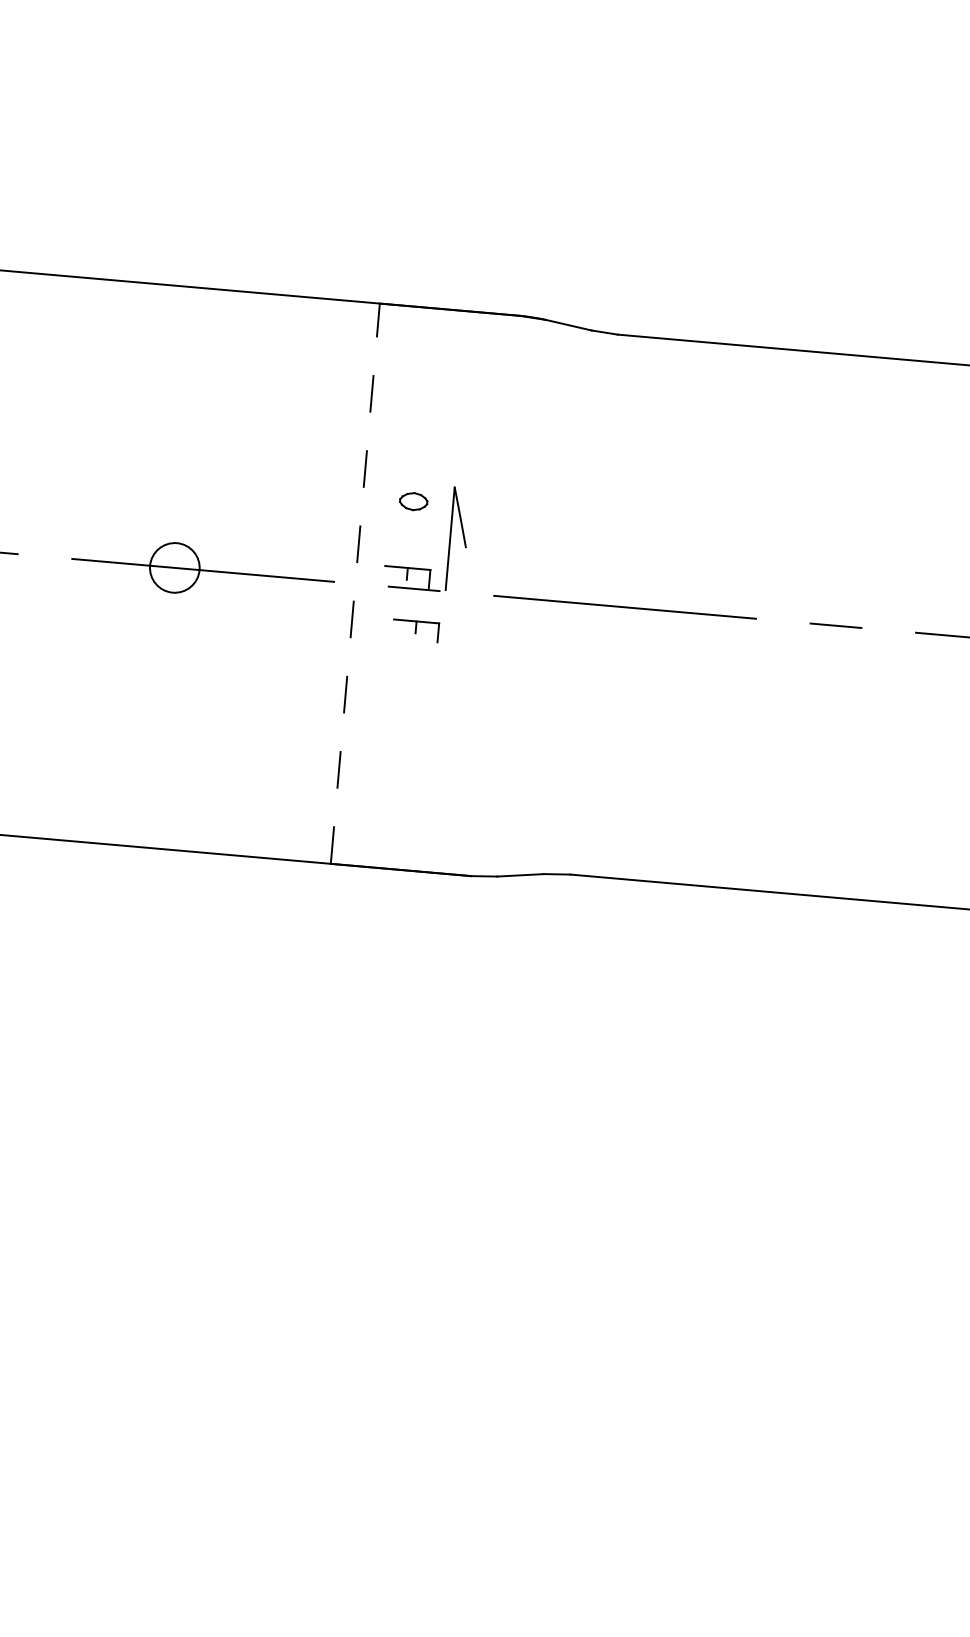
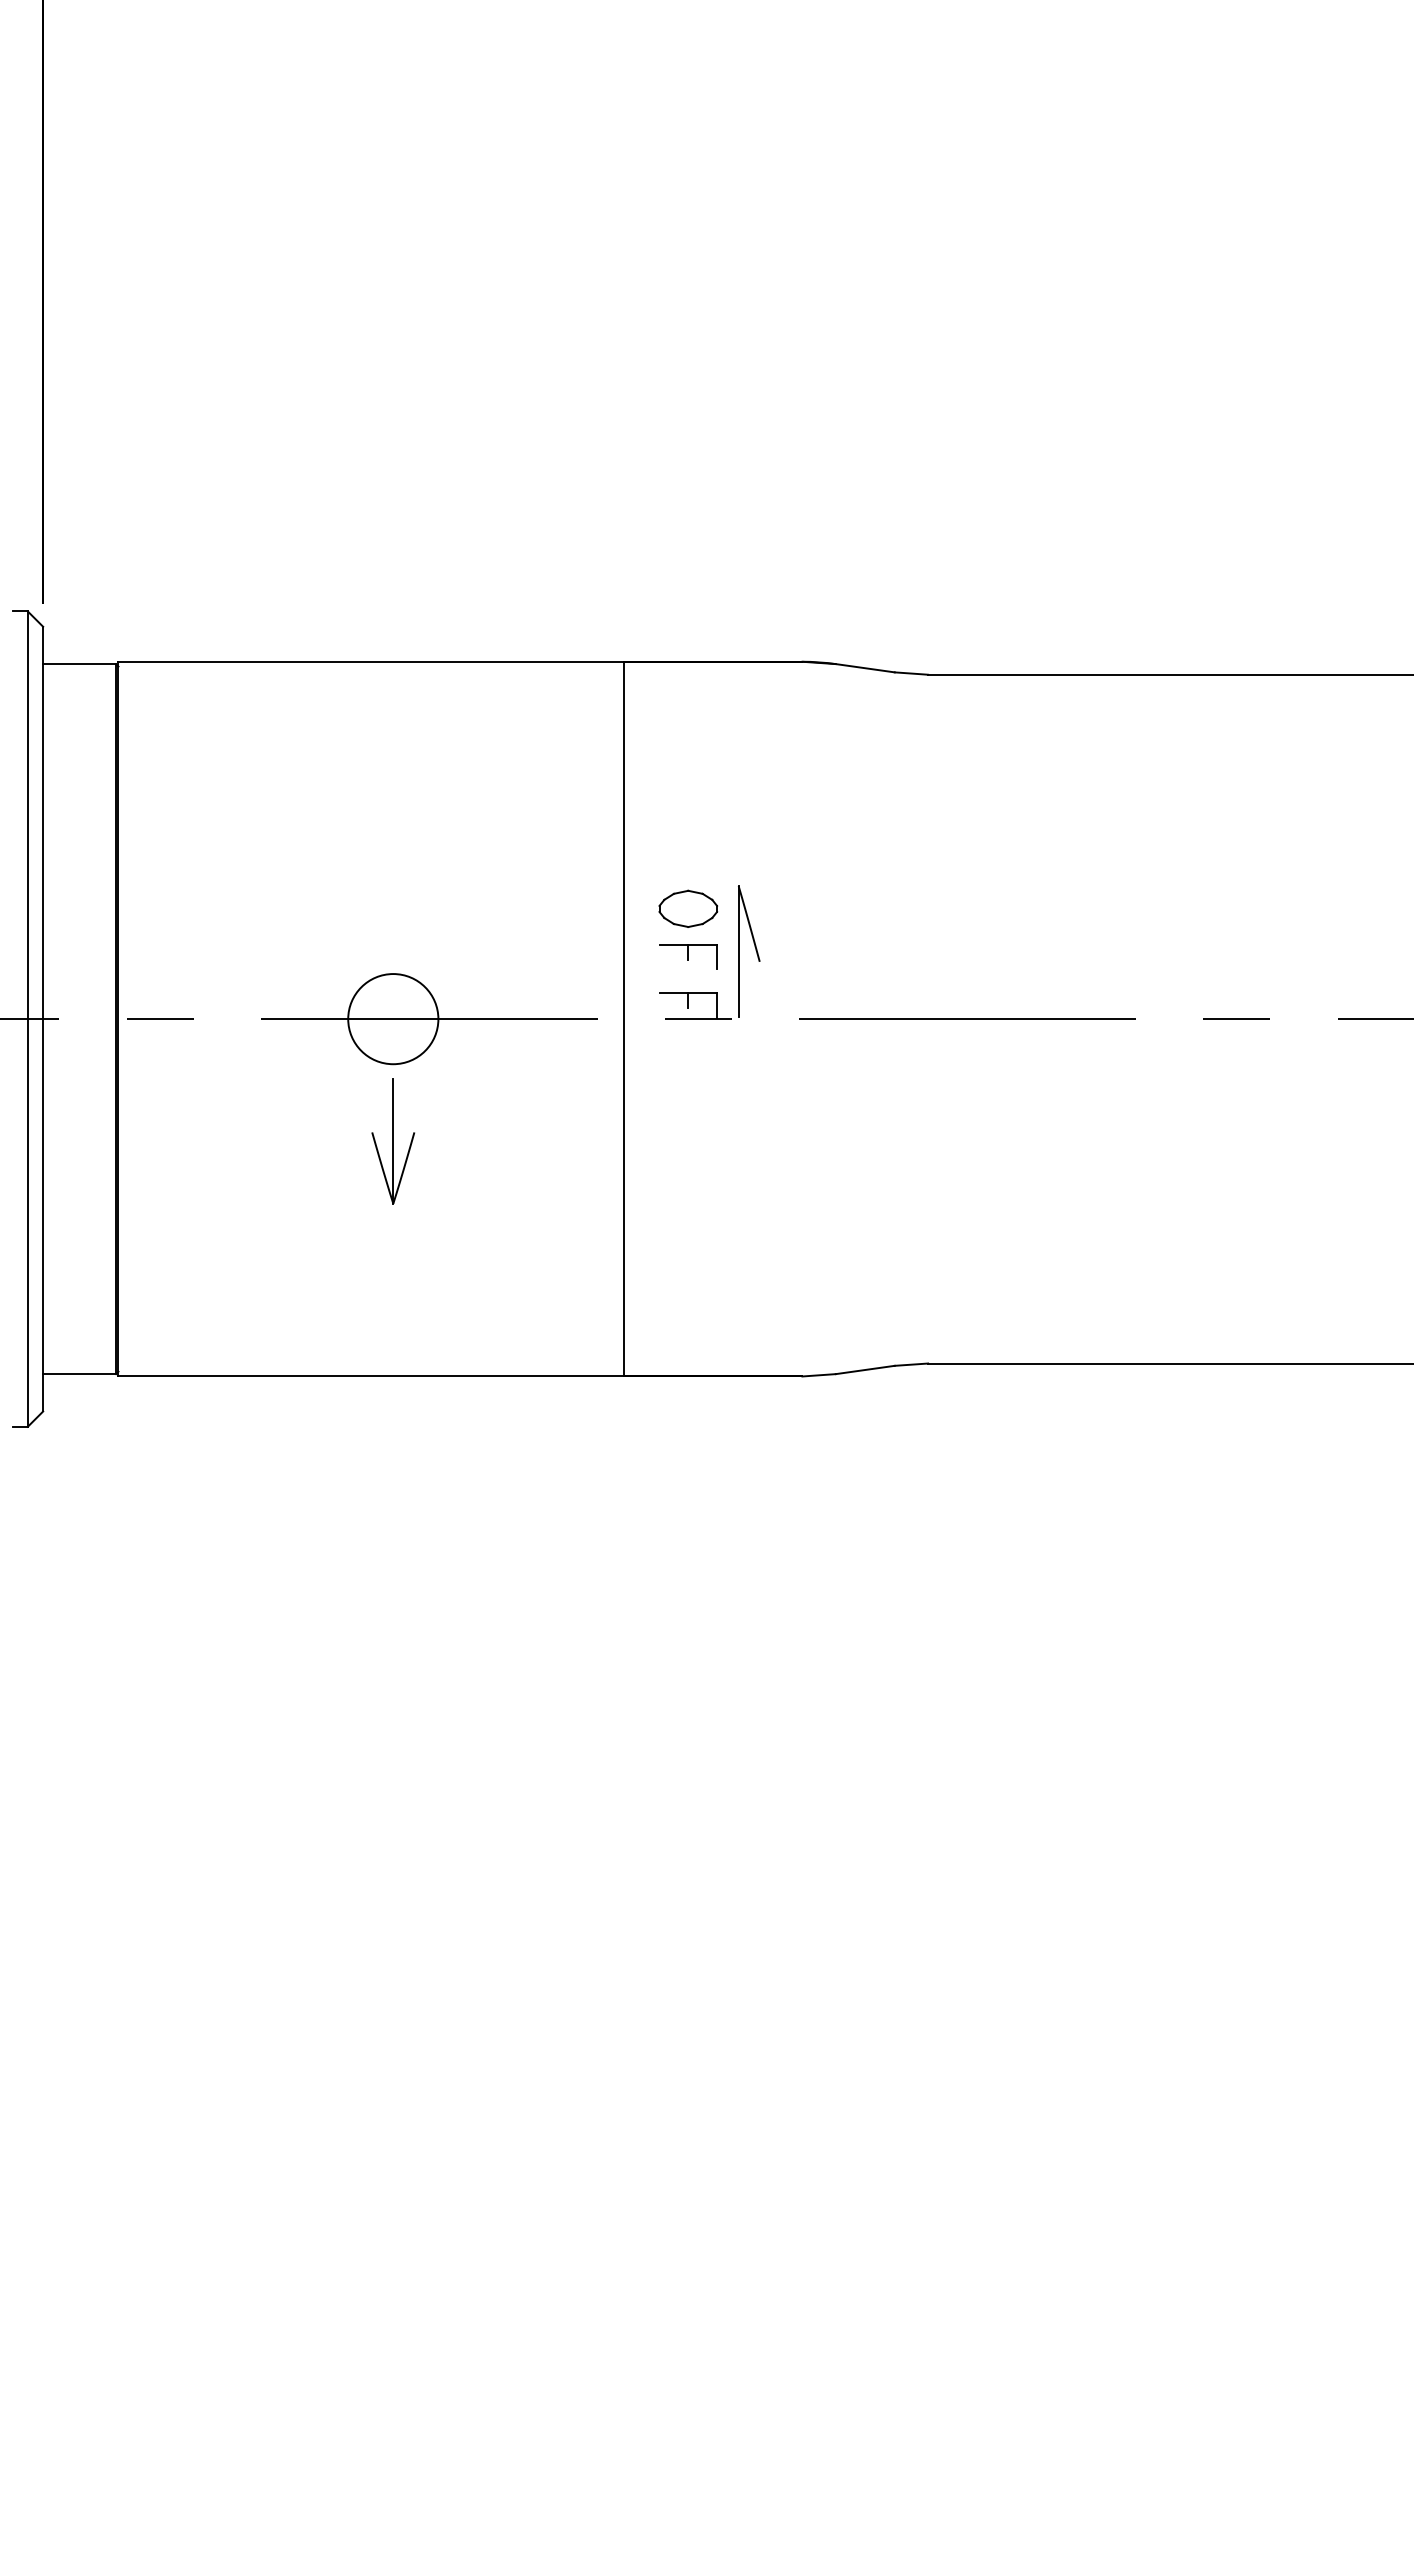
part: (413, 501) -> (688, 908), size x1.67
circle: (174, 568) -> (393, 1019), size x1.43
line: (355, 583) -> (623, 1018), dashed -> solid
part: (415, 630) -> (688, 956), moved
part: (165, 663) -> (392, 1141), added

